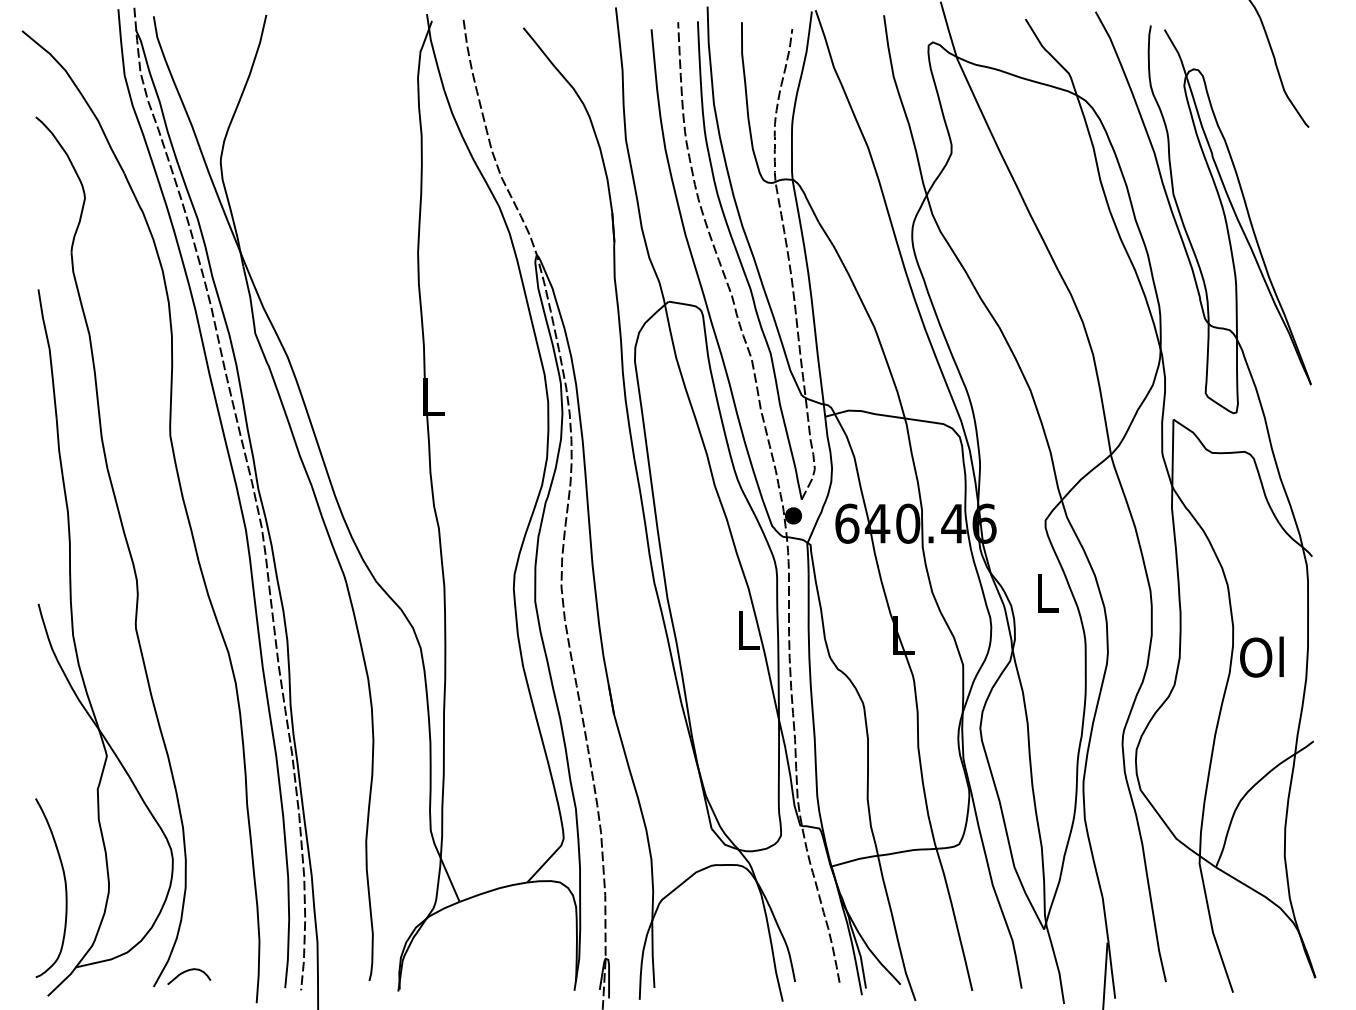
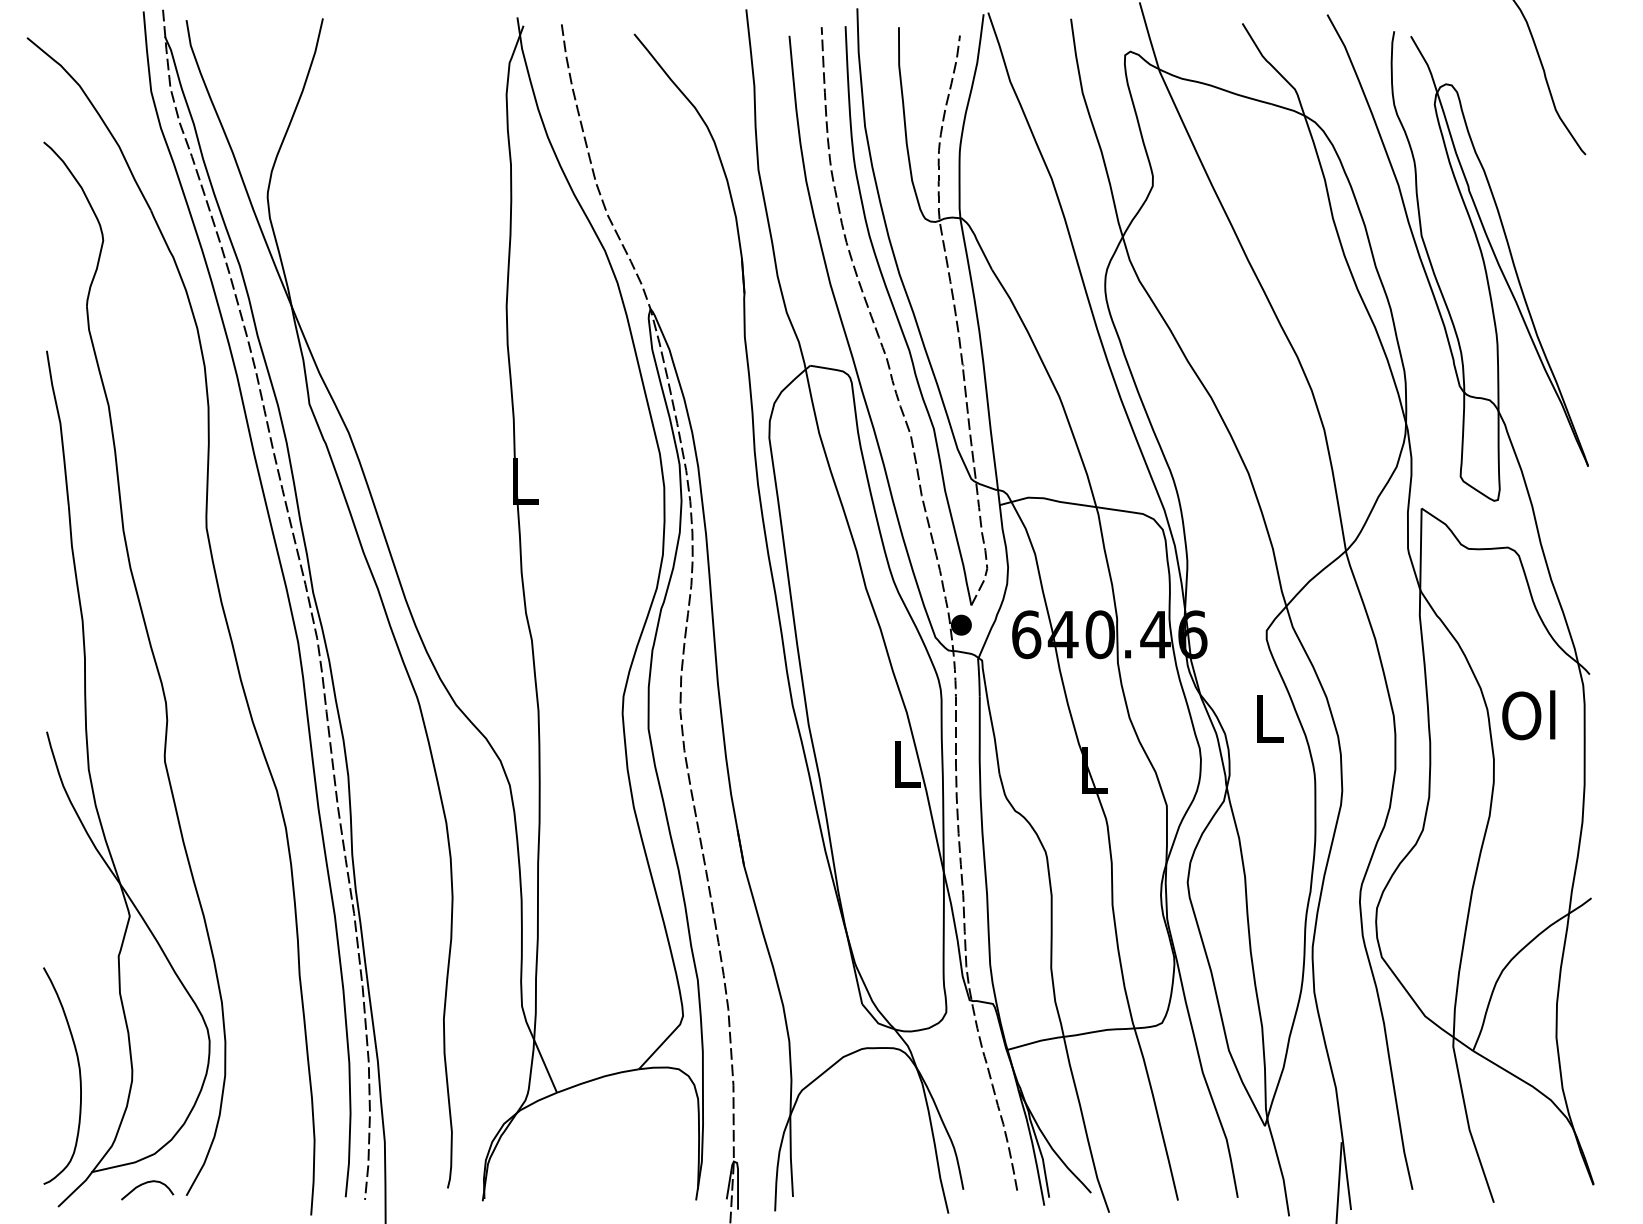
text: (1261, 657) -> (1528, 715), moved
curve: (186, 971) -> (144, 1184), moved

